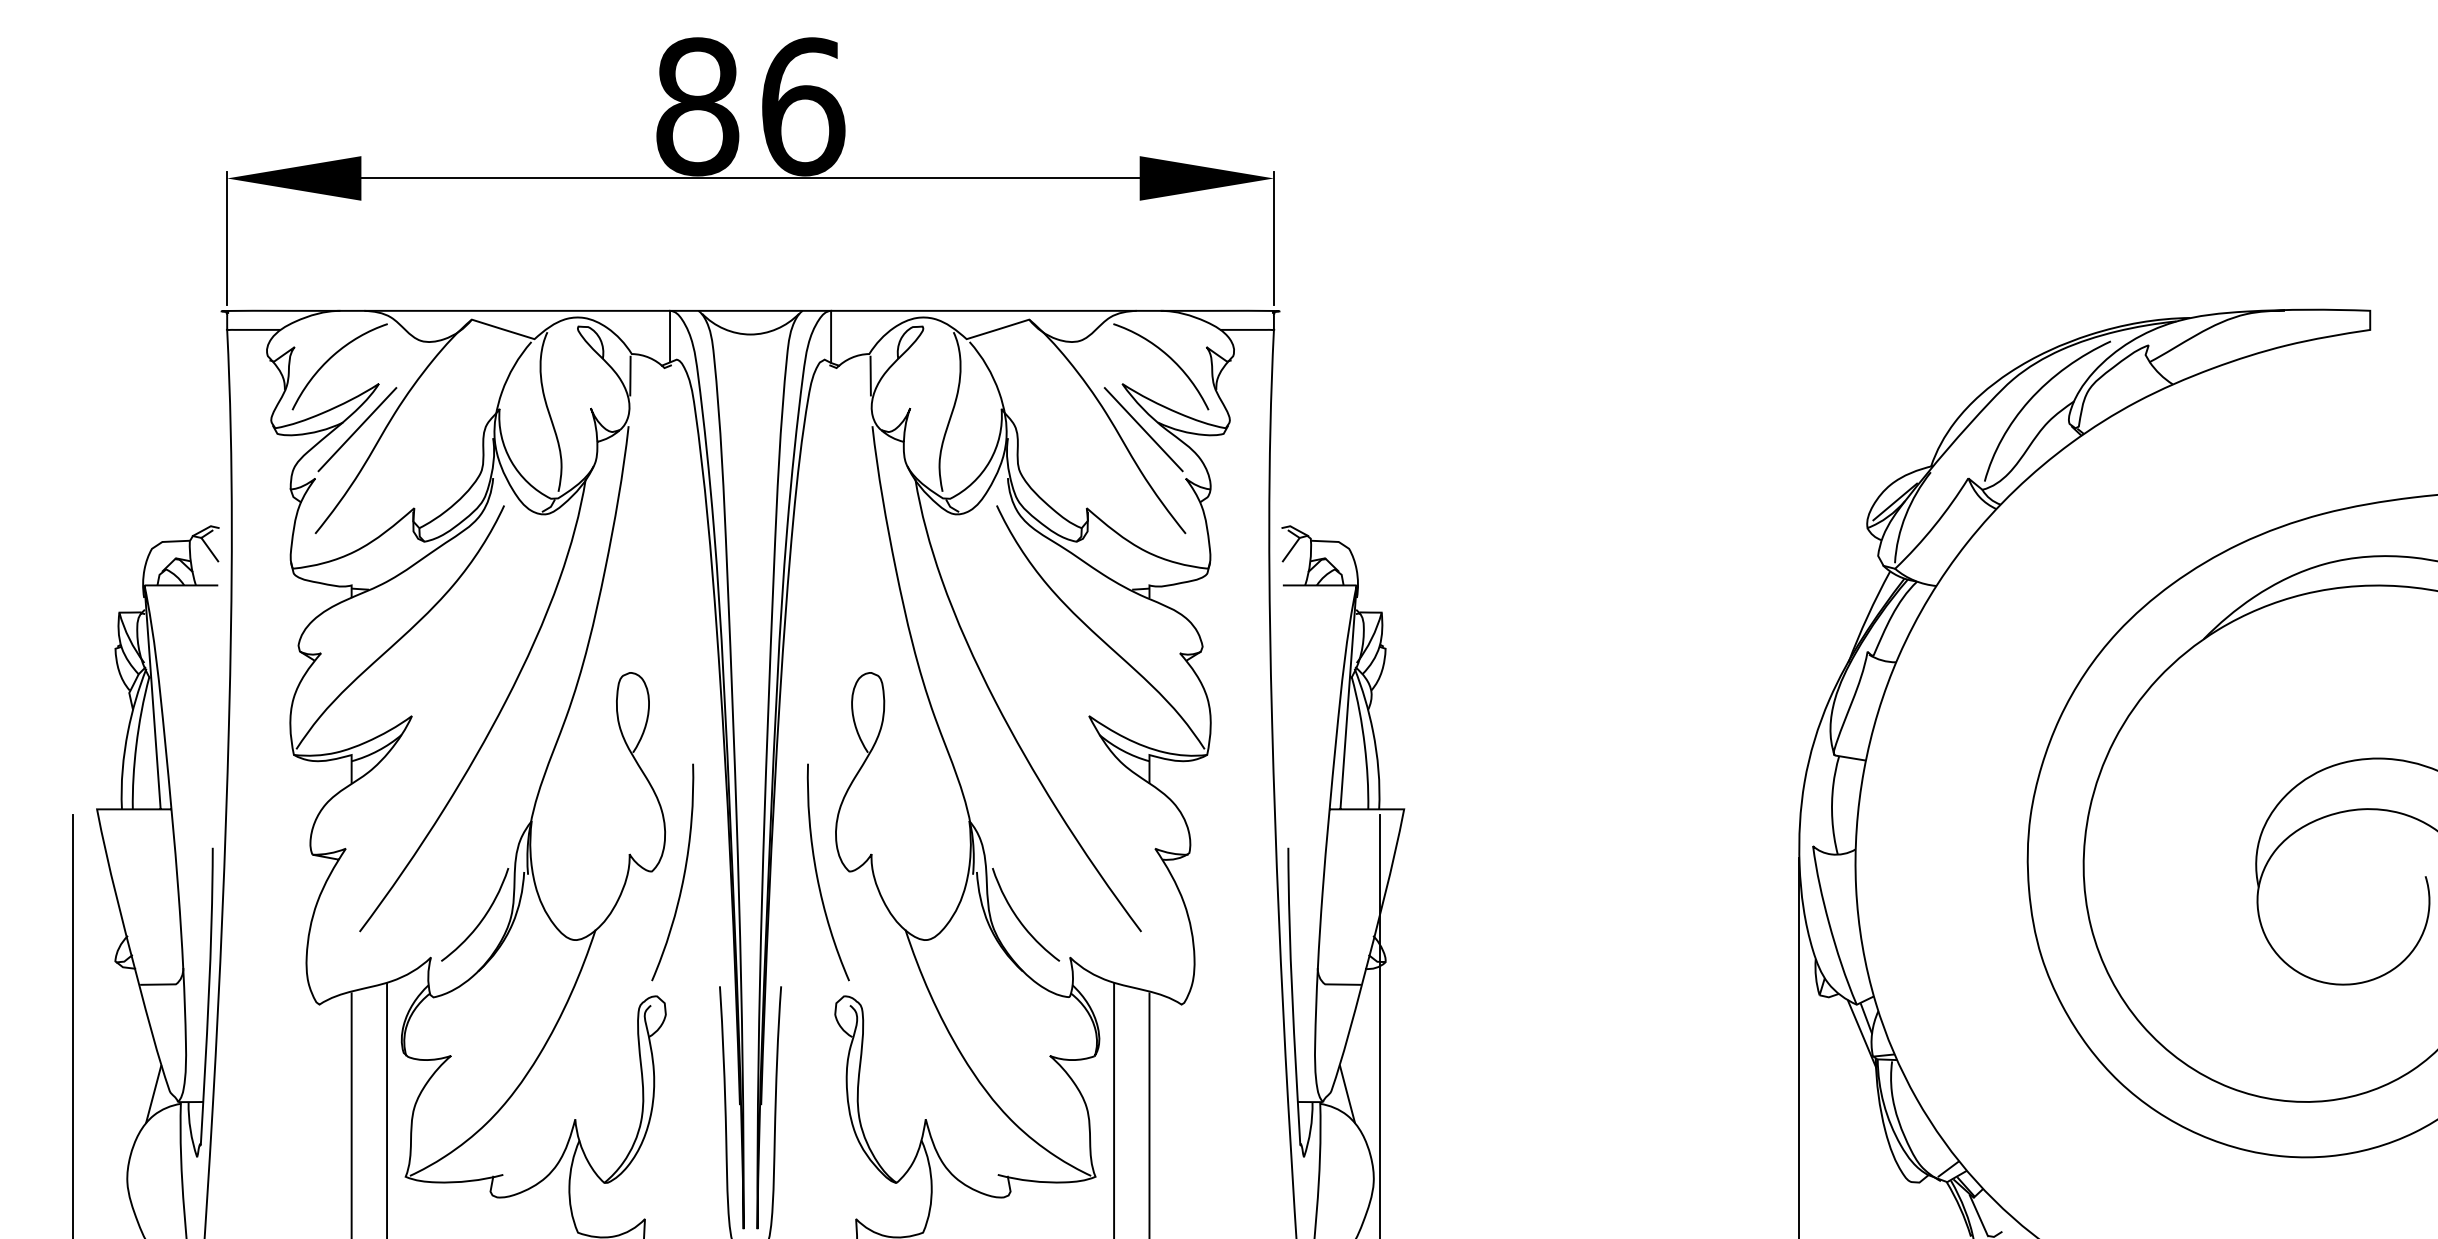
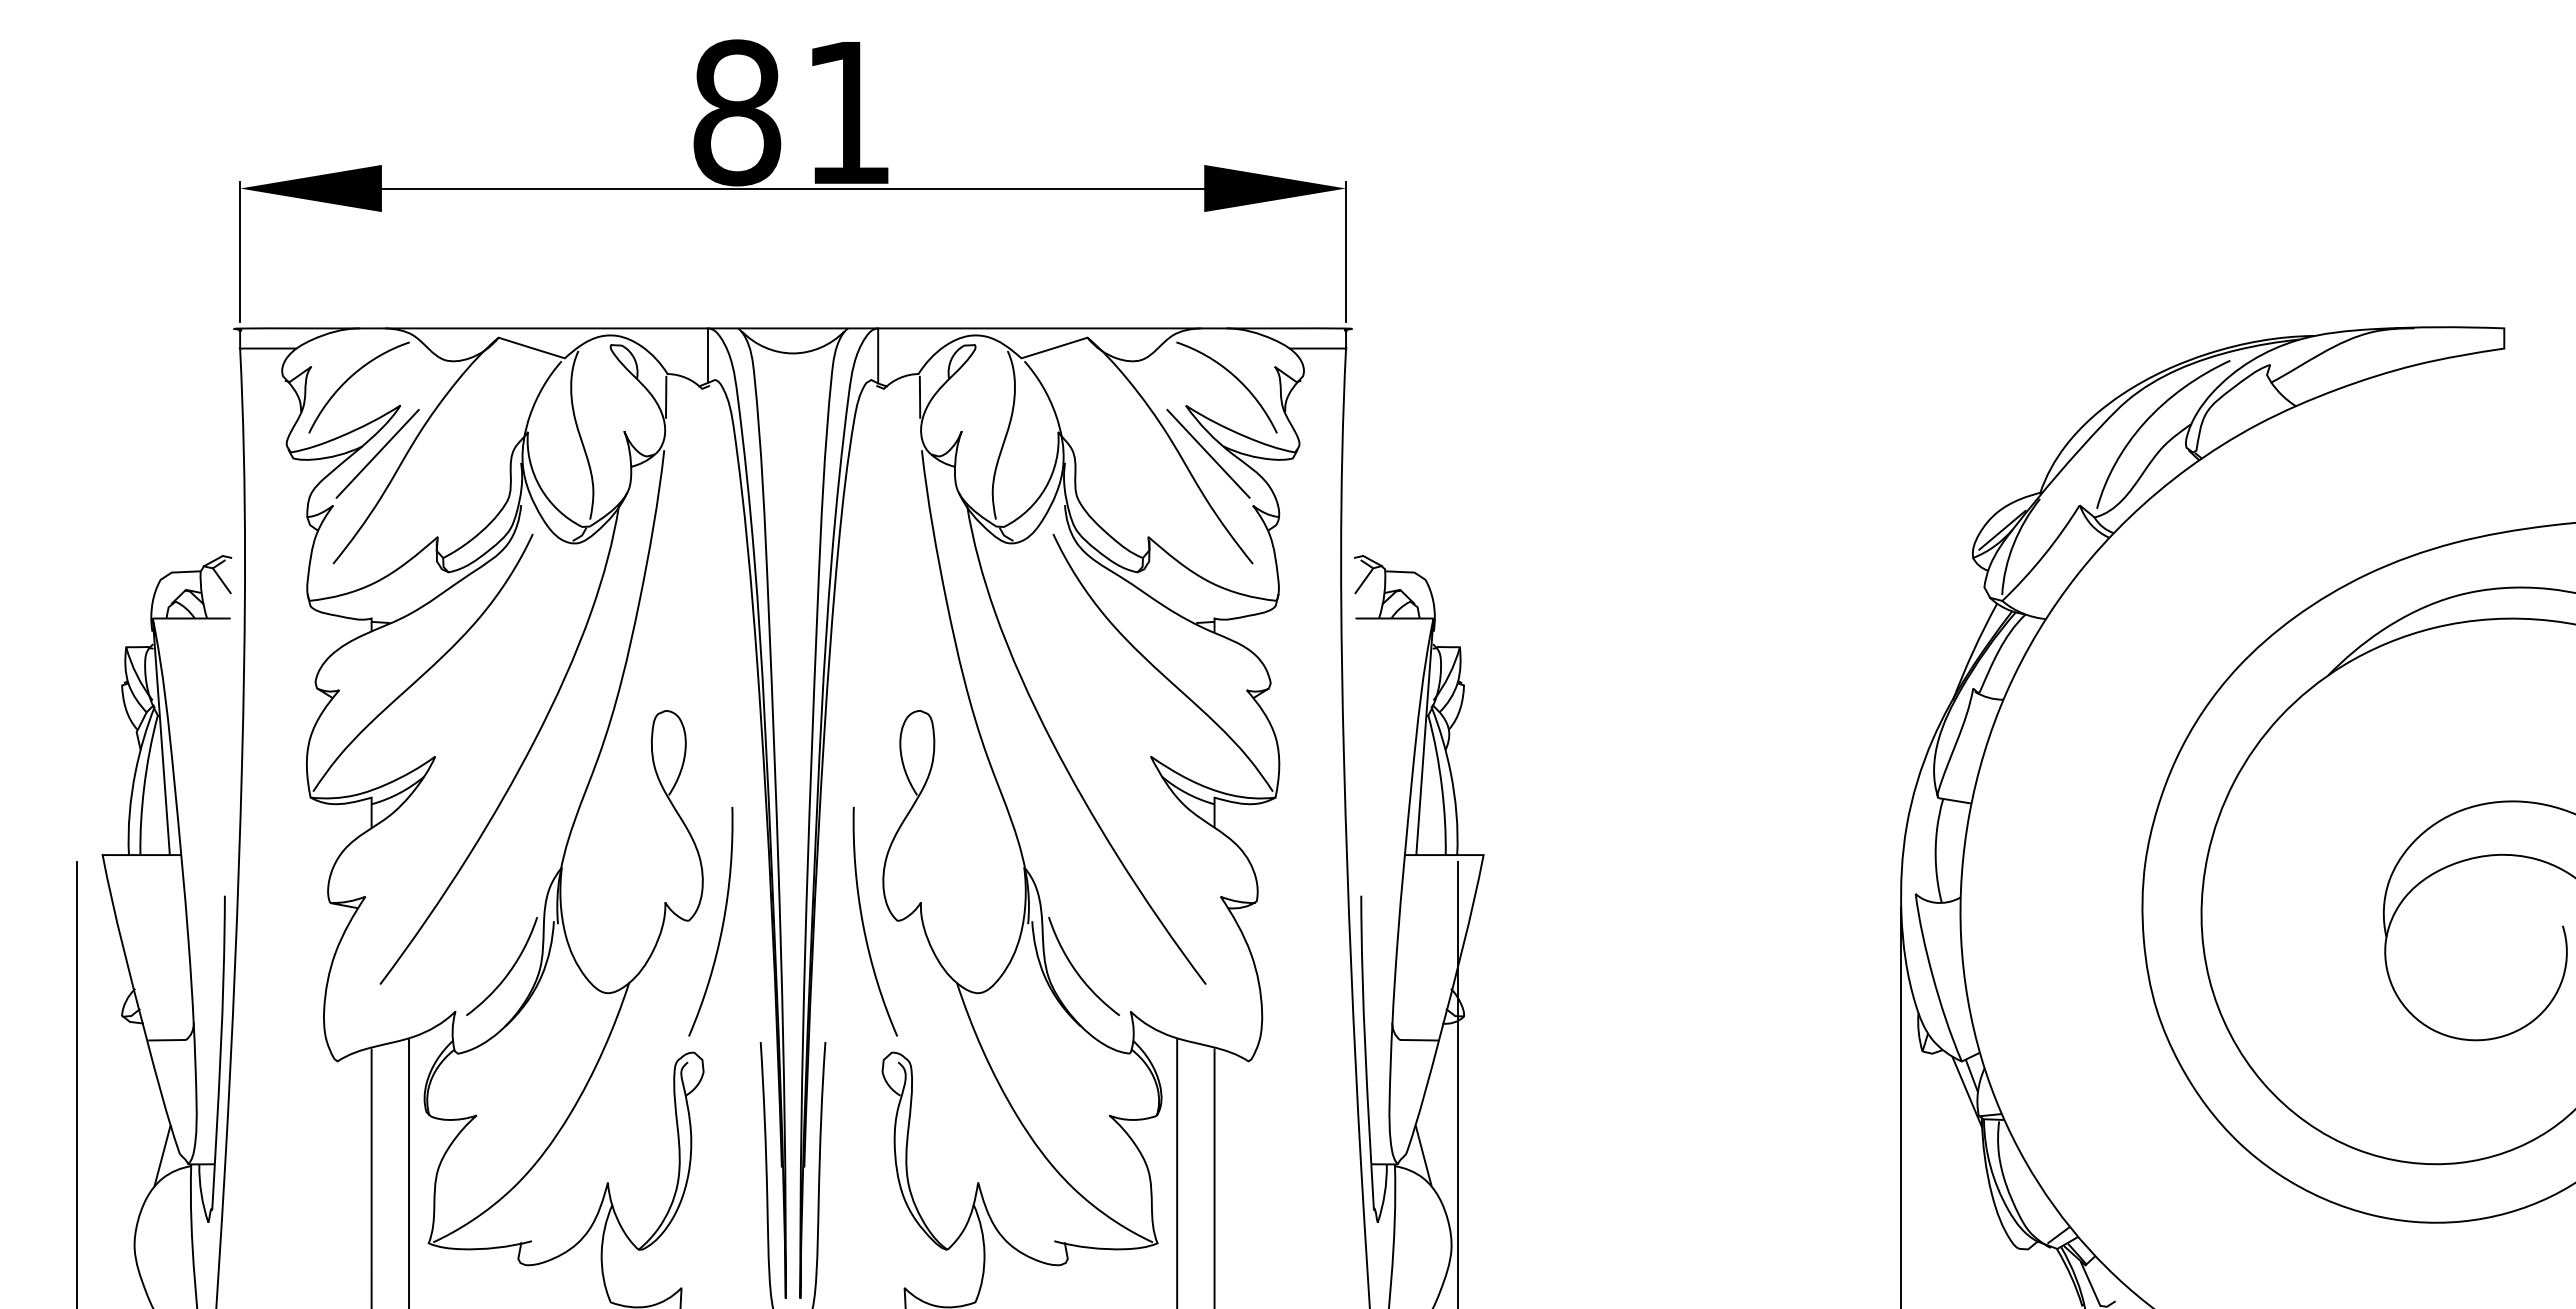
text: (803, 106) -> (849, 112), 86 -> 81

